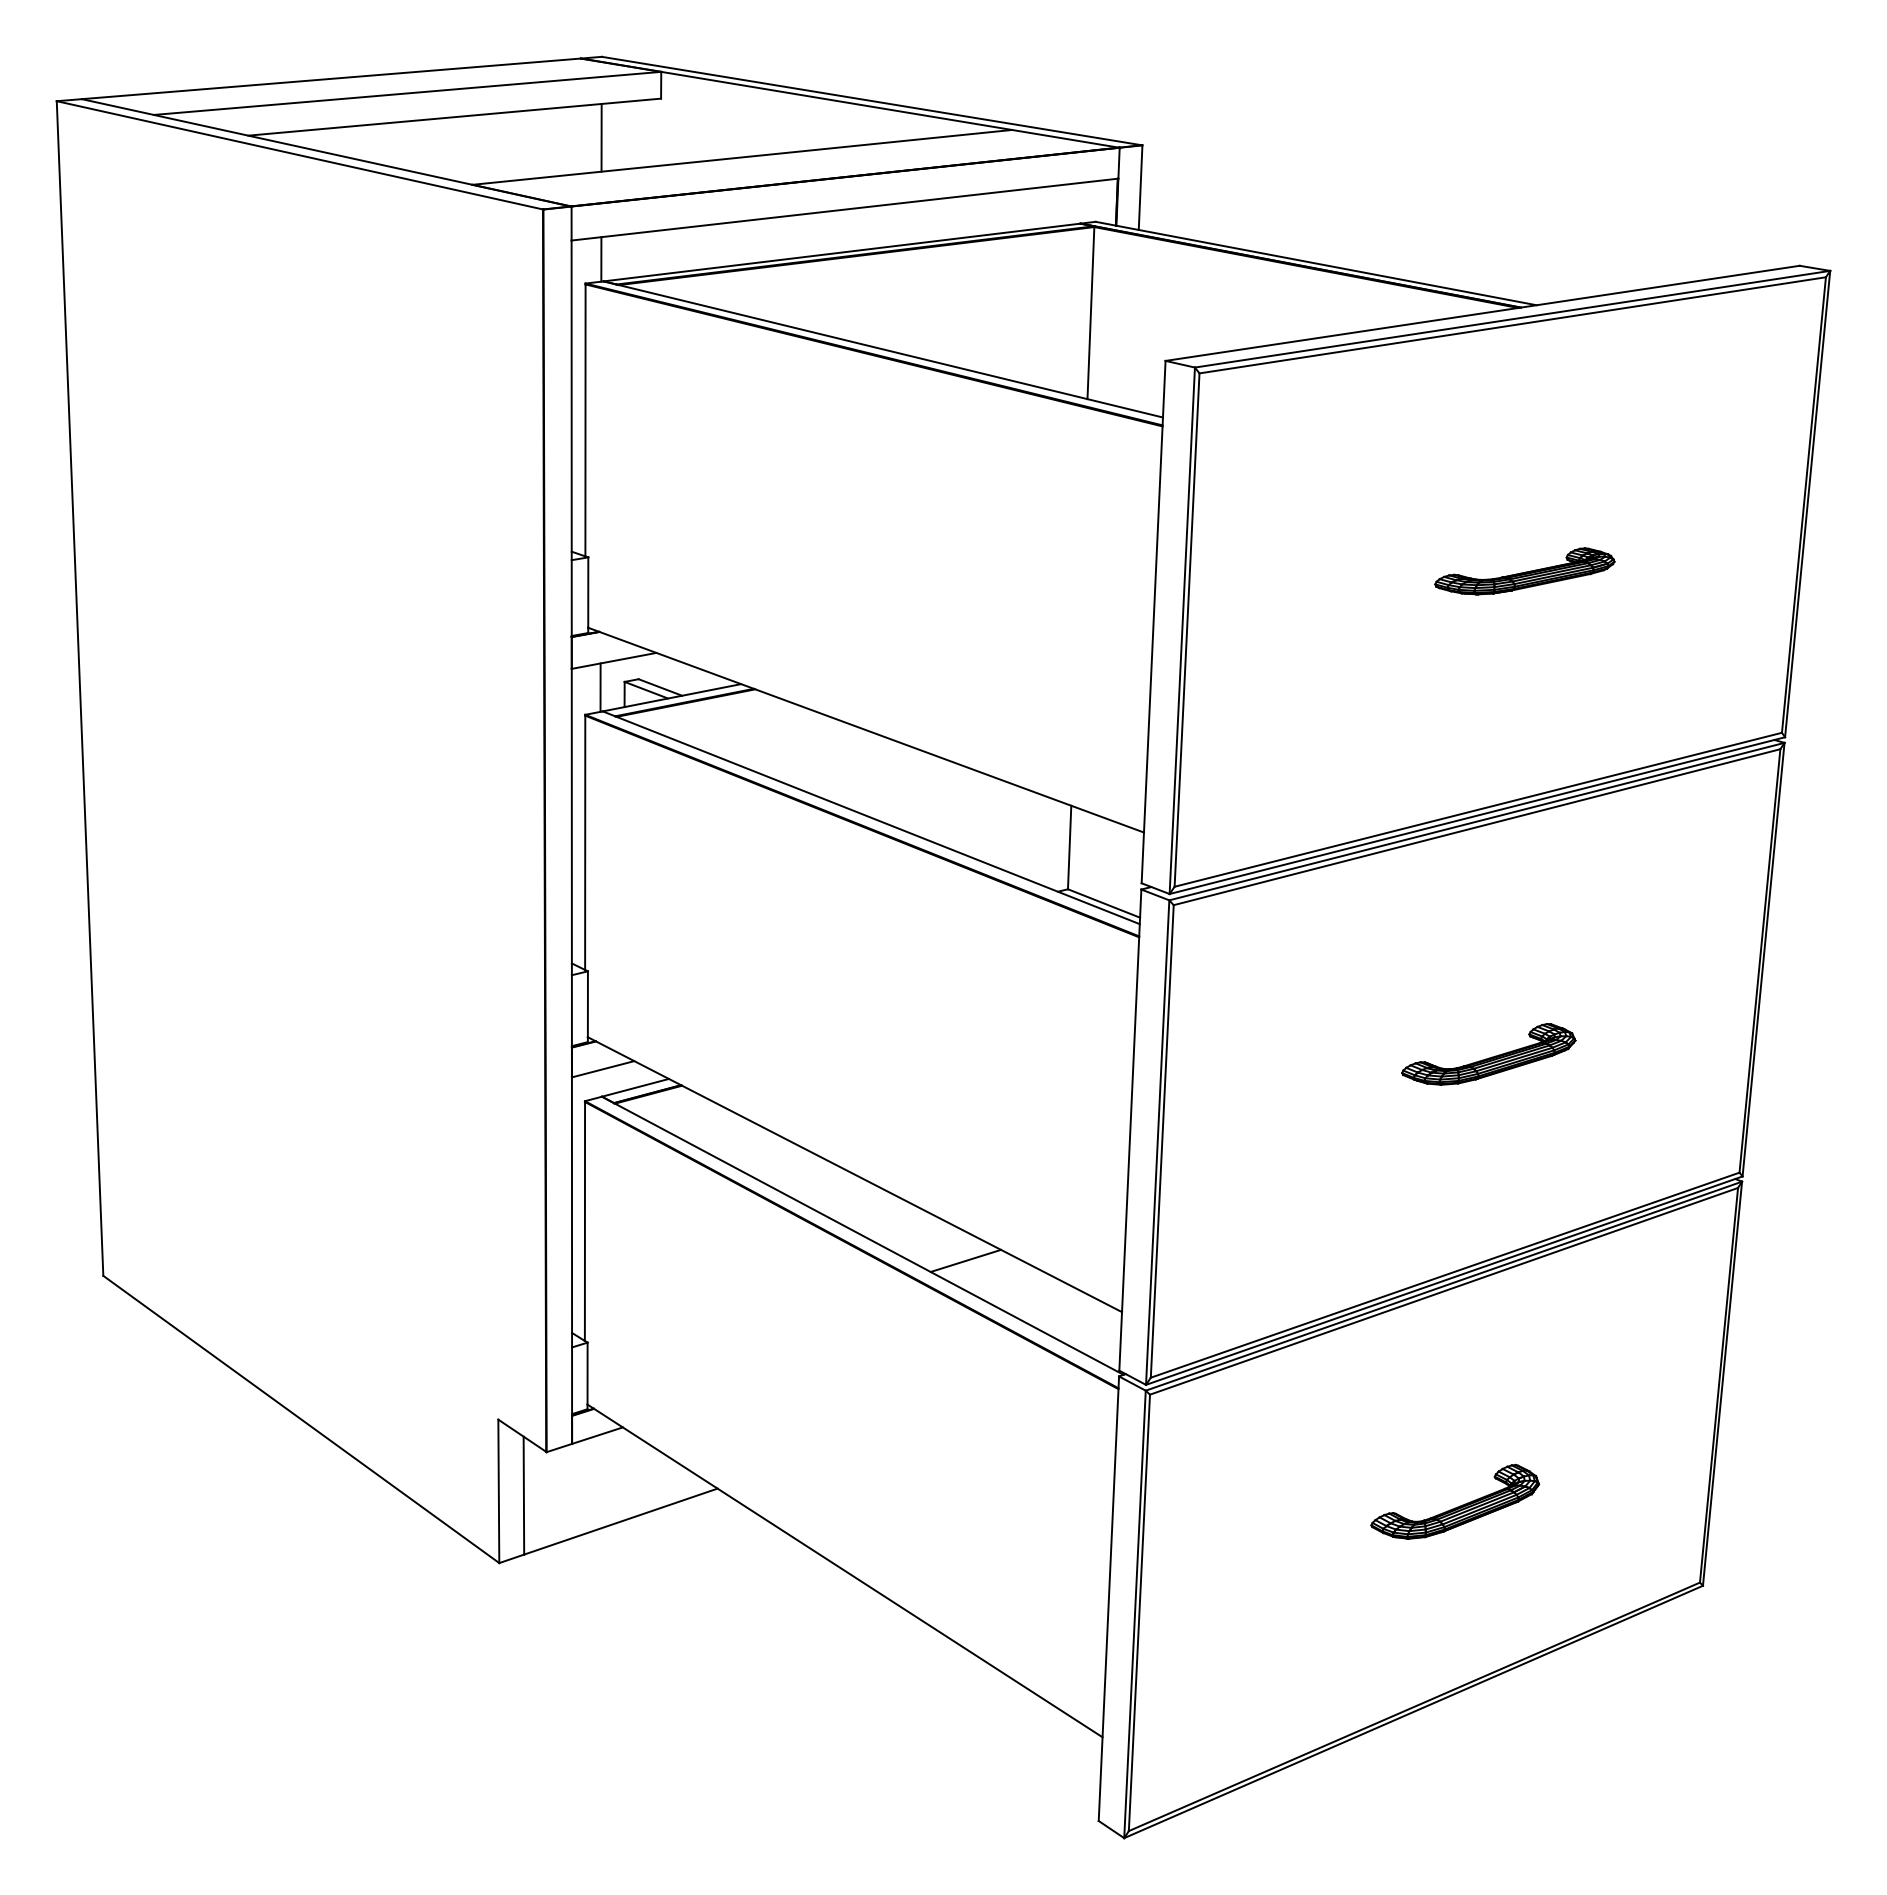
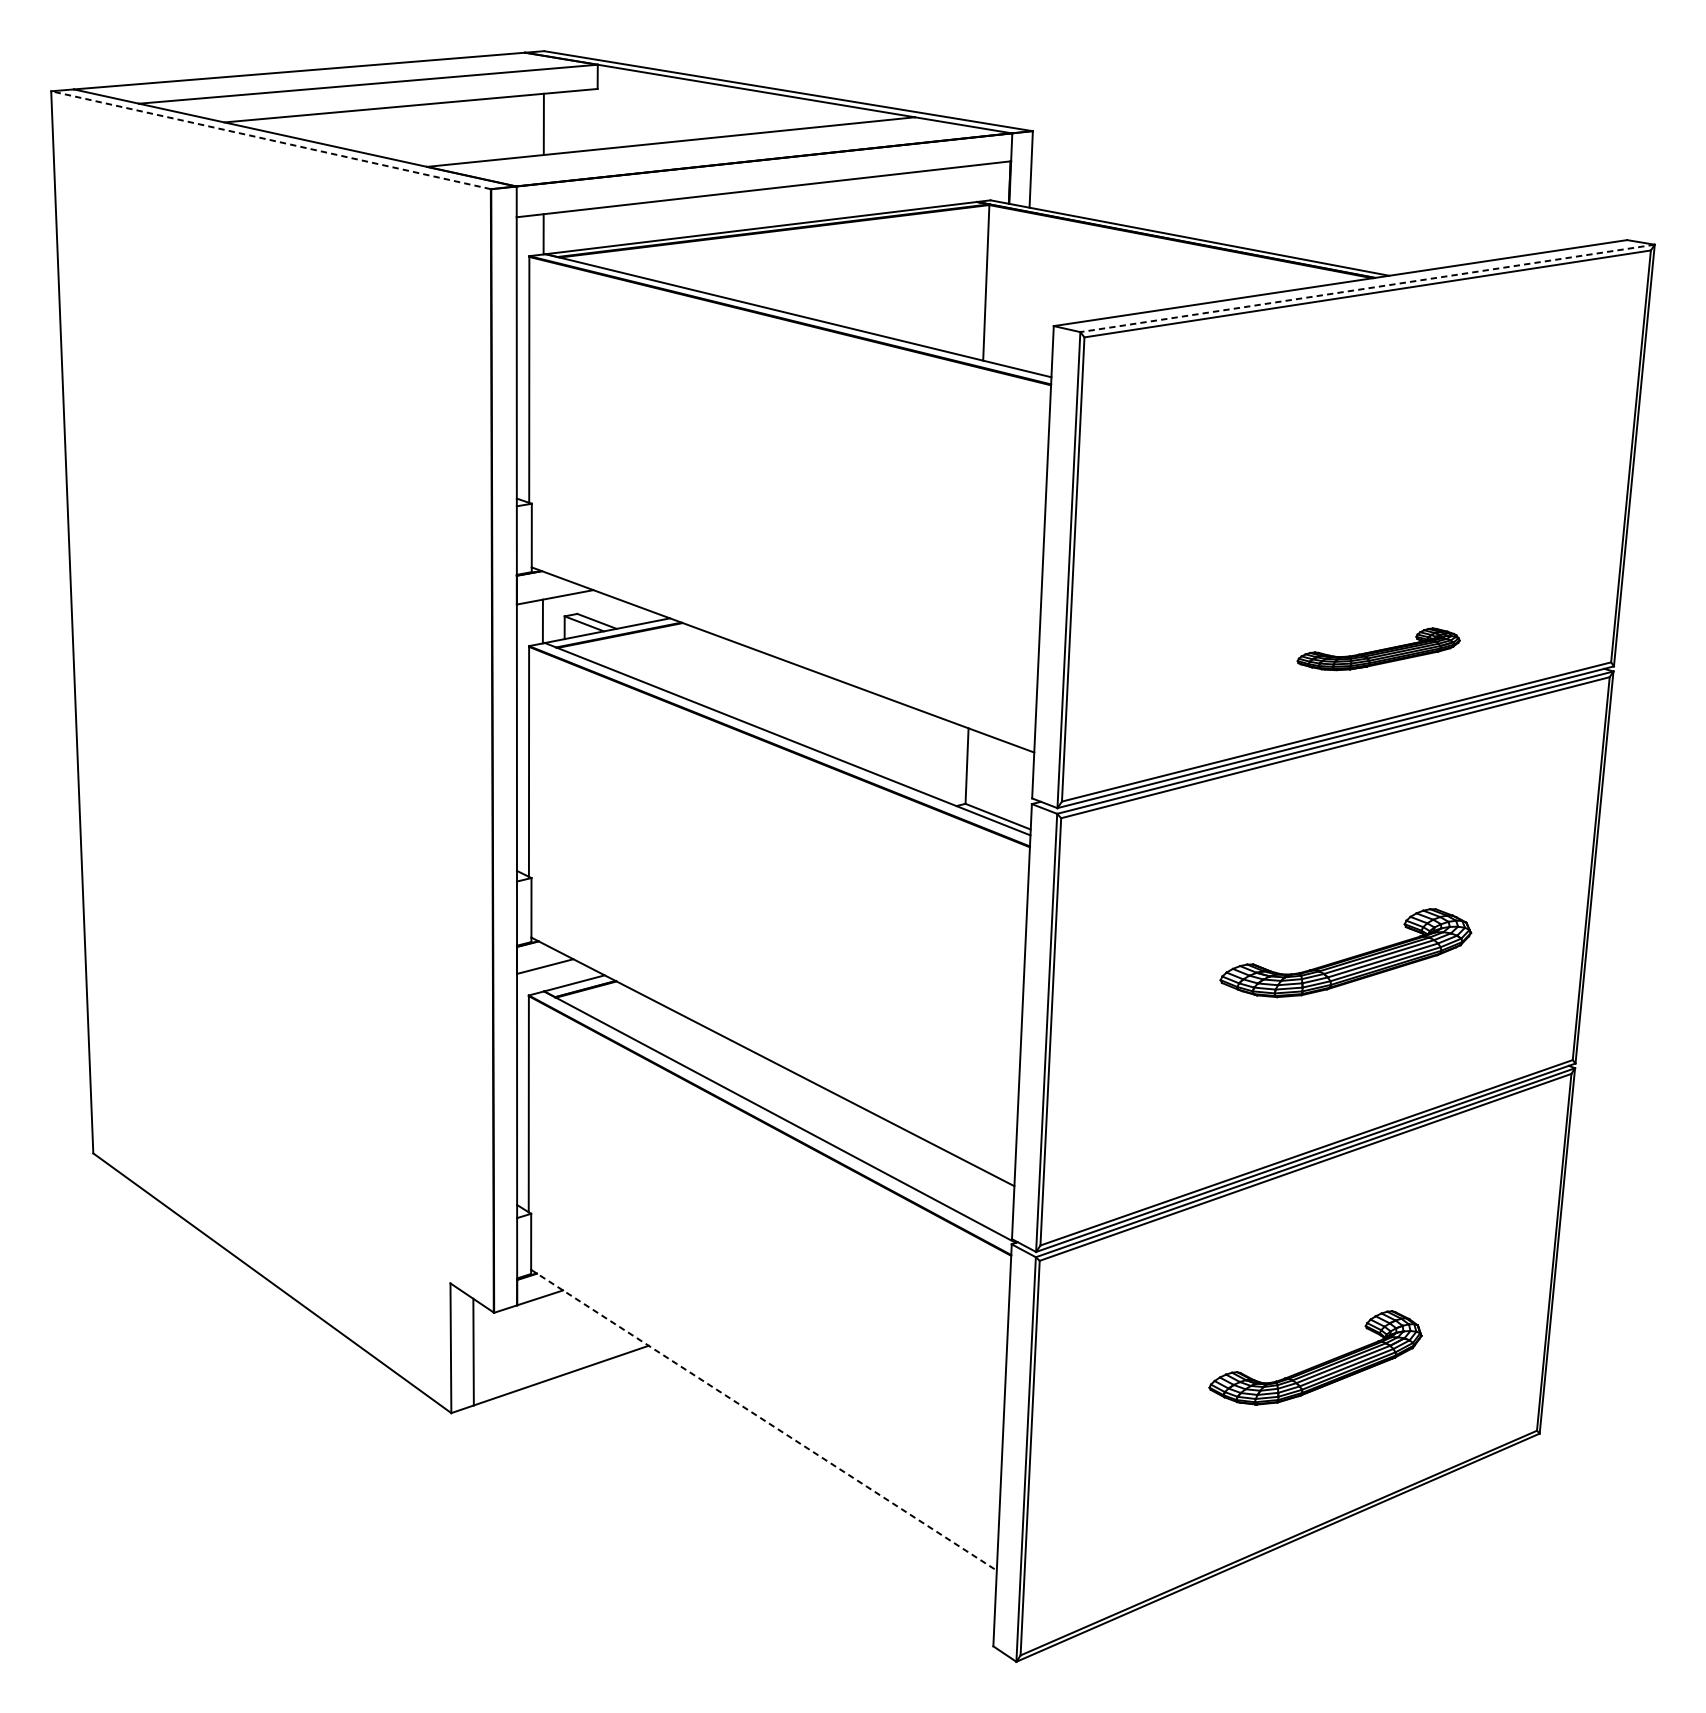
line: (299, 155) -> (270, 140), solid -> dashed
line: (1512, 319) -> (1367, 288), solid -> dashed
part: (1524, 571) -> (1378, 649), moved
part: (1488, 1054) -> (1345, 953), size x1.6
line: (965, 1260) -> (872, 1139), removed
part: (1455, 1501) -> (1315, 1357), size x1.4
line: (845, 1570) -> (764, 1419), solid -> dashed

